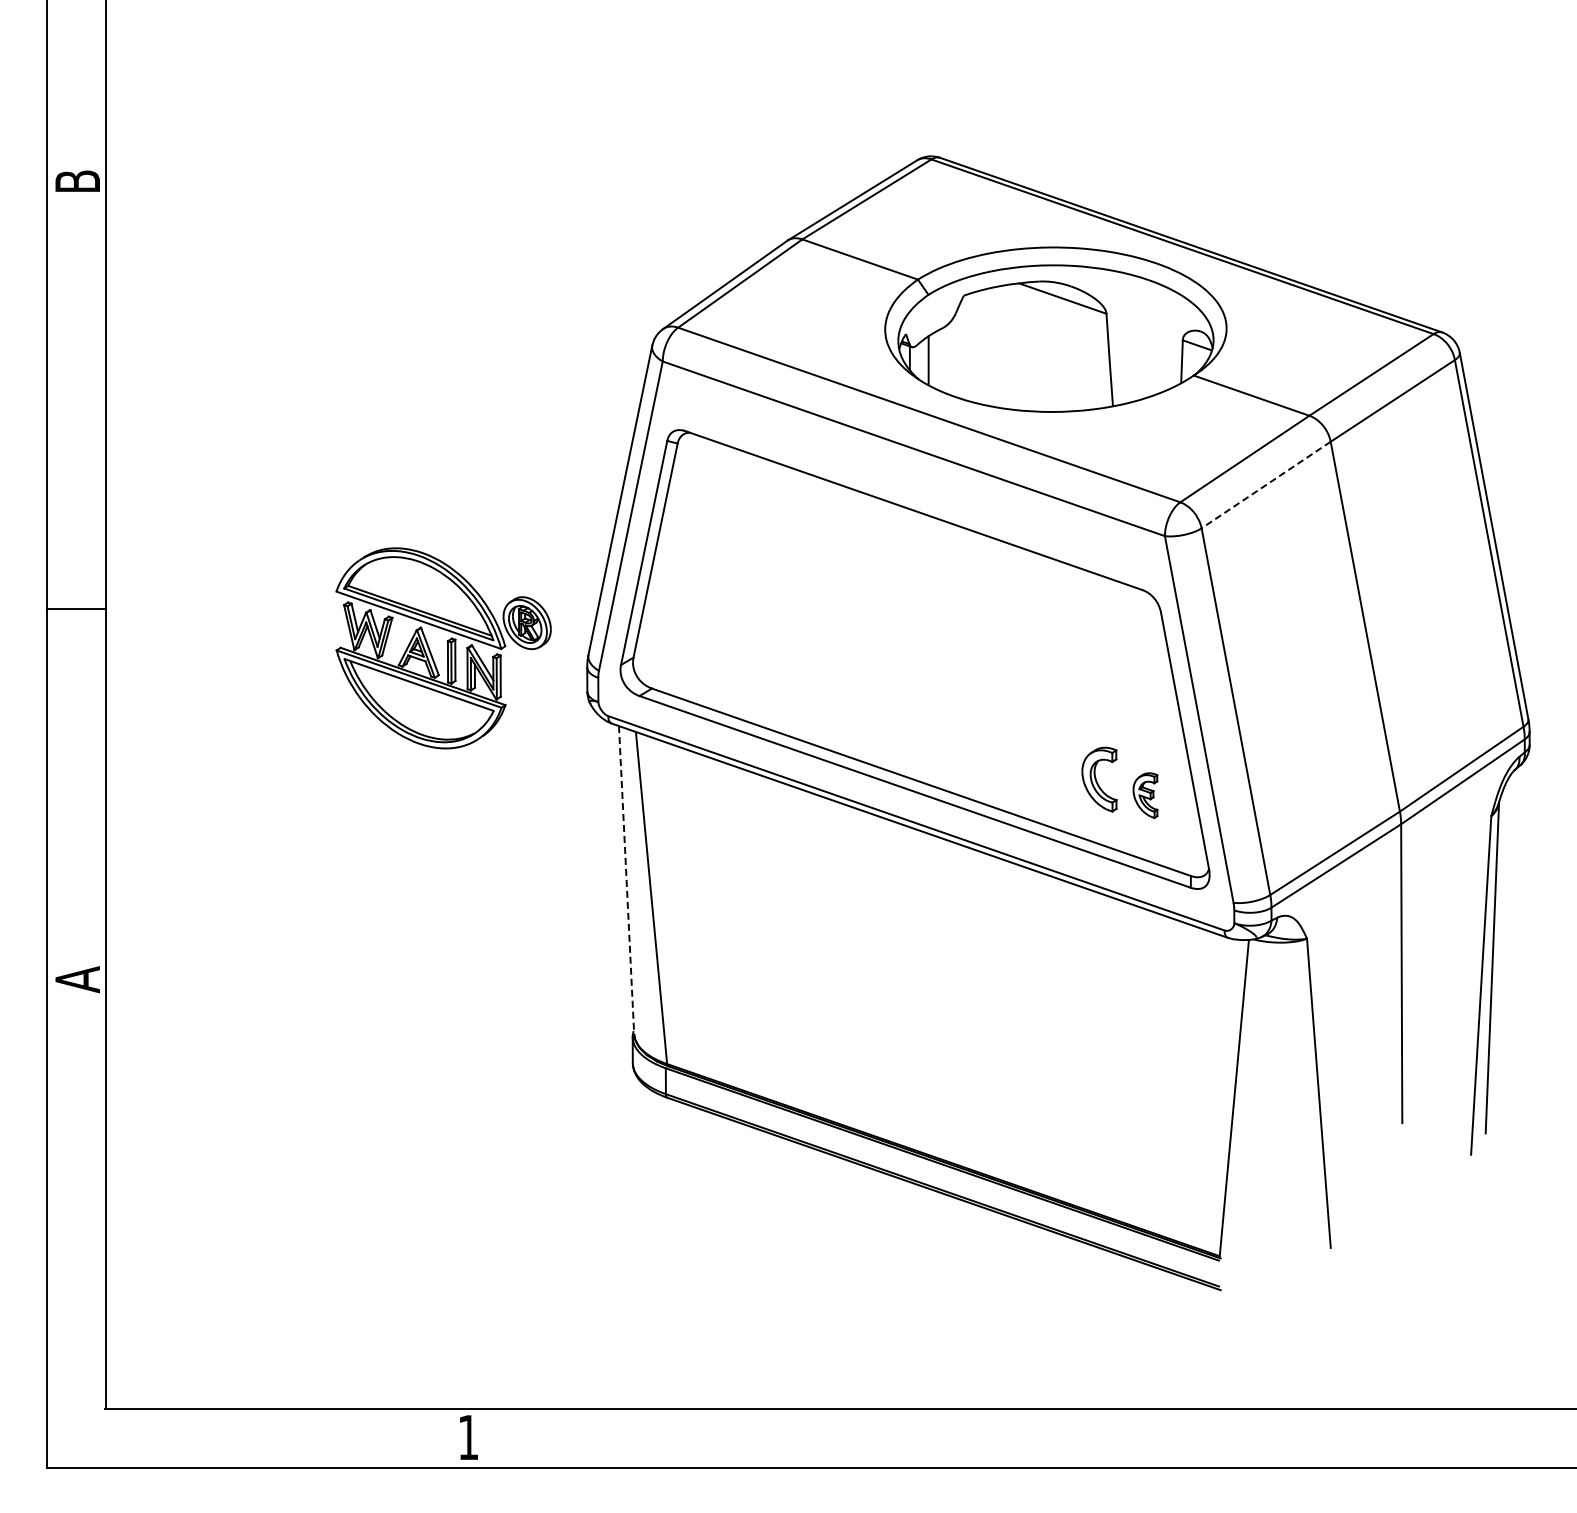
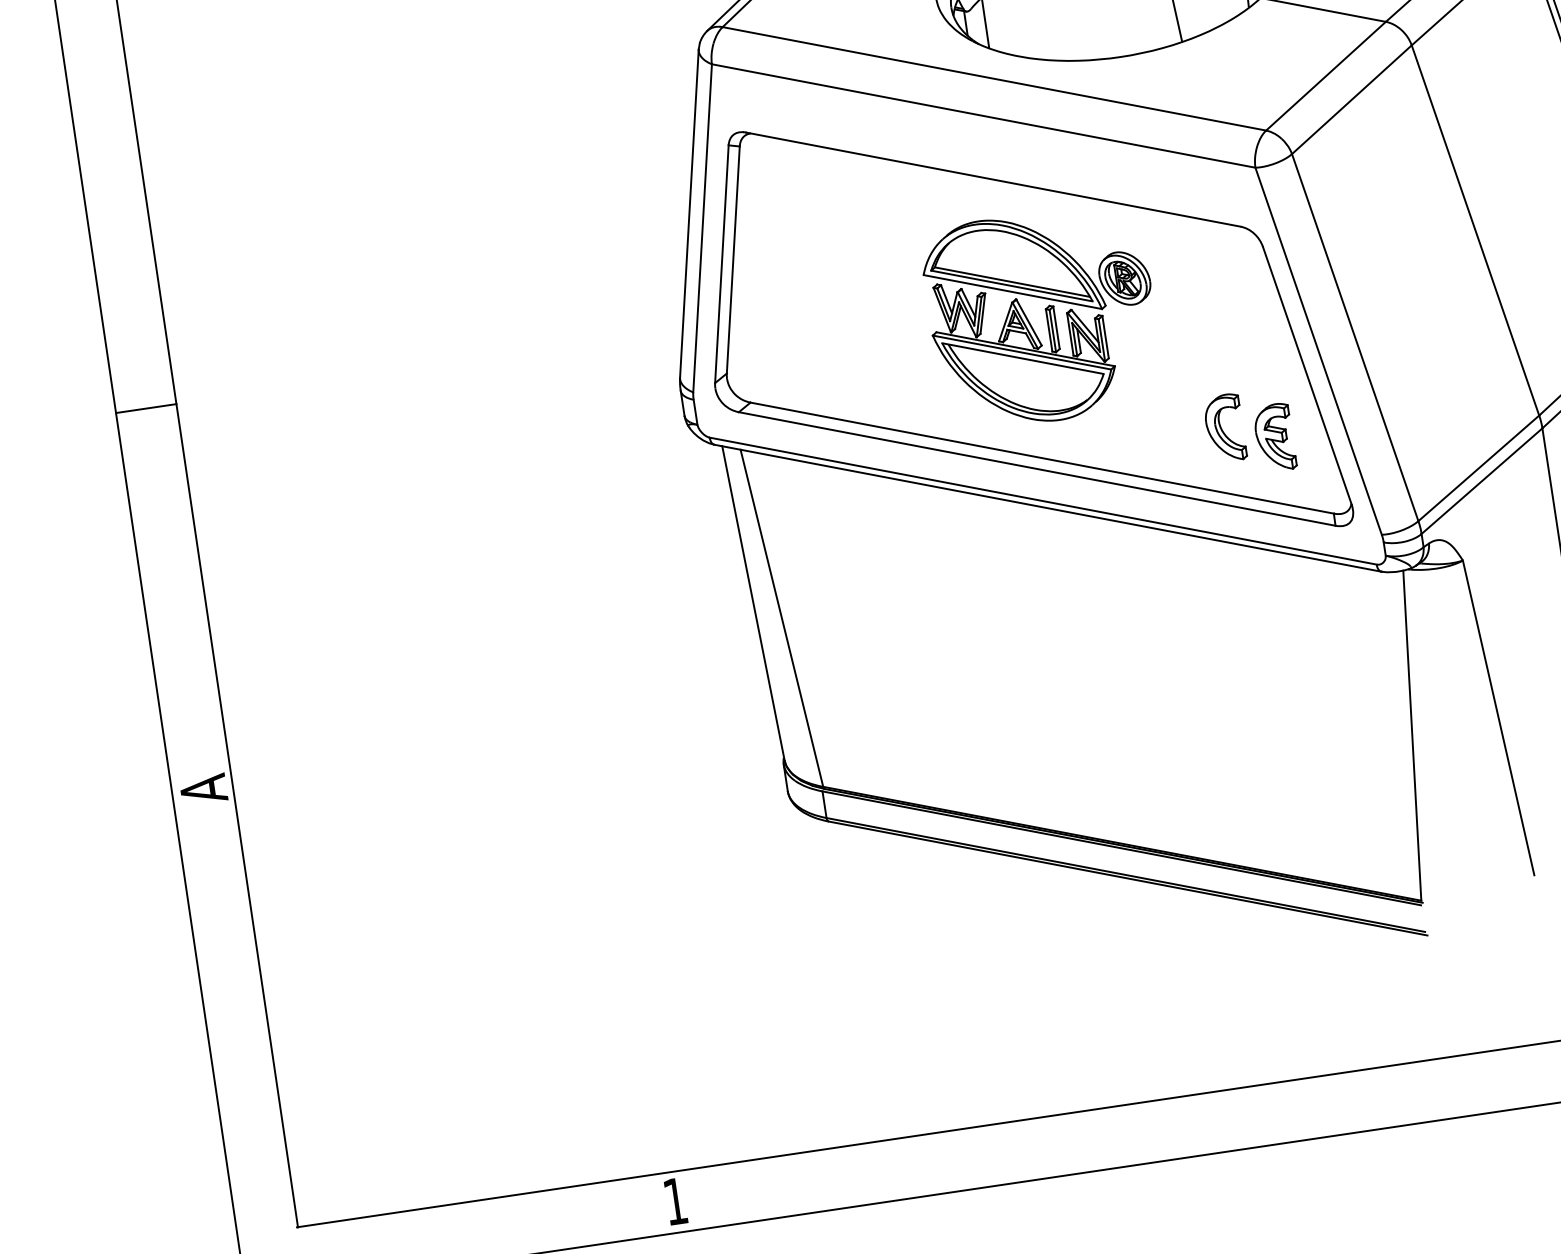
line: (1266, 485) -> (1352, 100), dashed -> solid
part: (443, 648) -> (1042, 317), moved
part: (1145, 795) -> (1274, 437), size x1.43
line: (626, 880) -> (753, 604), dashed -> solid

